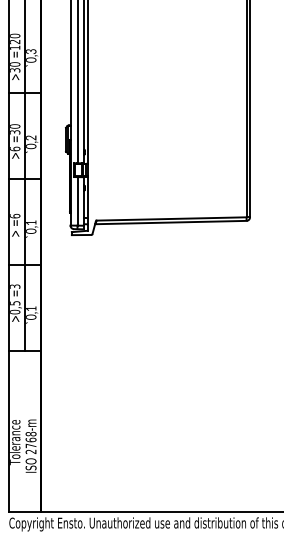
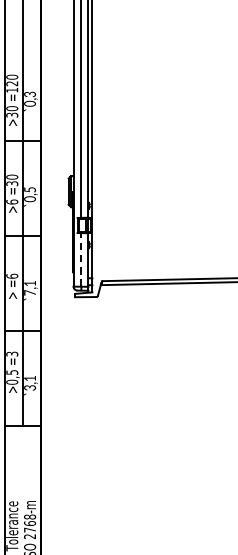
text: (31, 137) -> (30, 189), 0,2 -> 0,5
line: (77, 200) -> (81, 258), solid -> dashed
text: (31, 230) -> (30, 292), 0,1 -> 7,1
text: (31, 316) -> (30, 387), 0,1 -> 3,1

